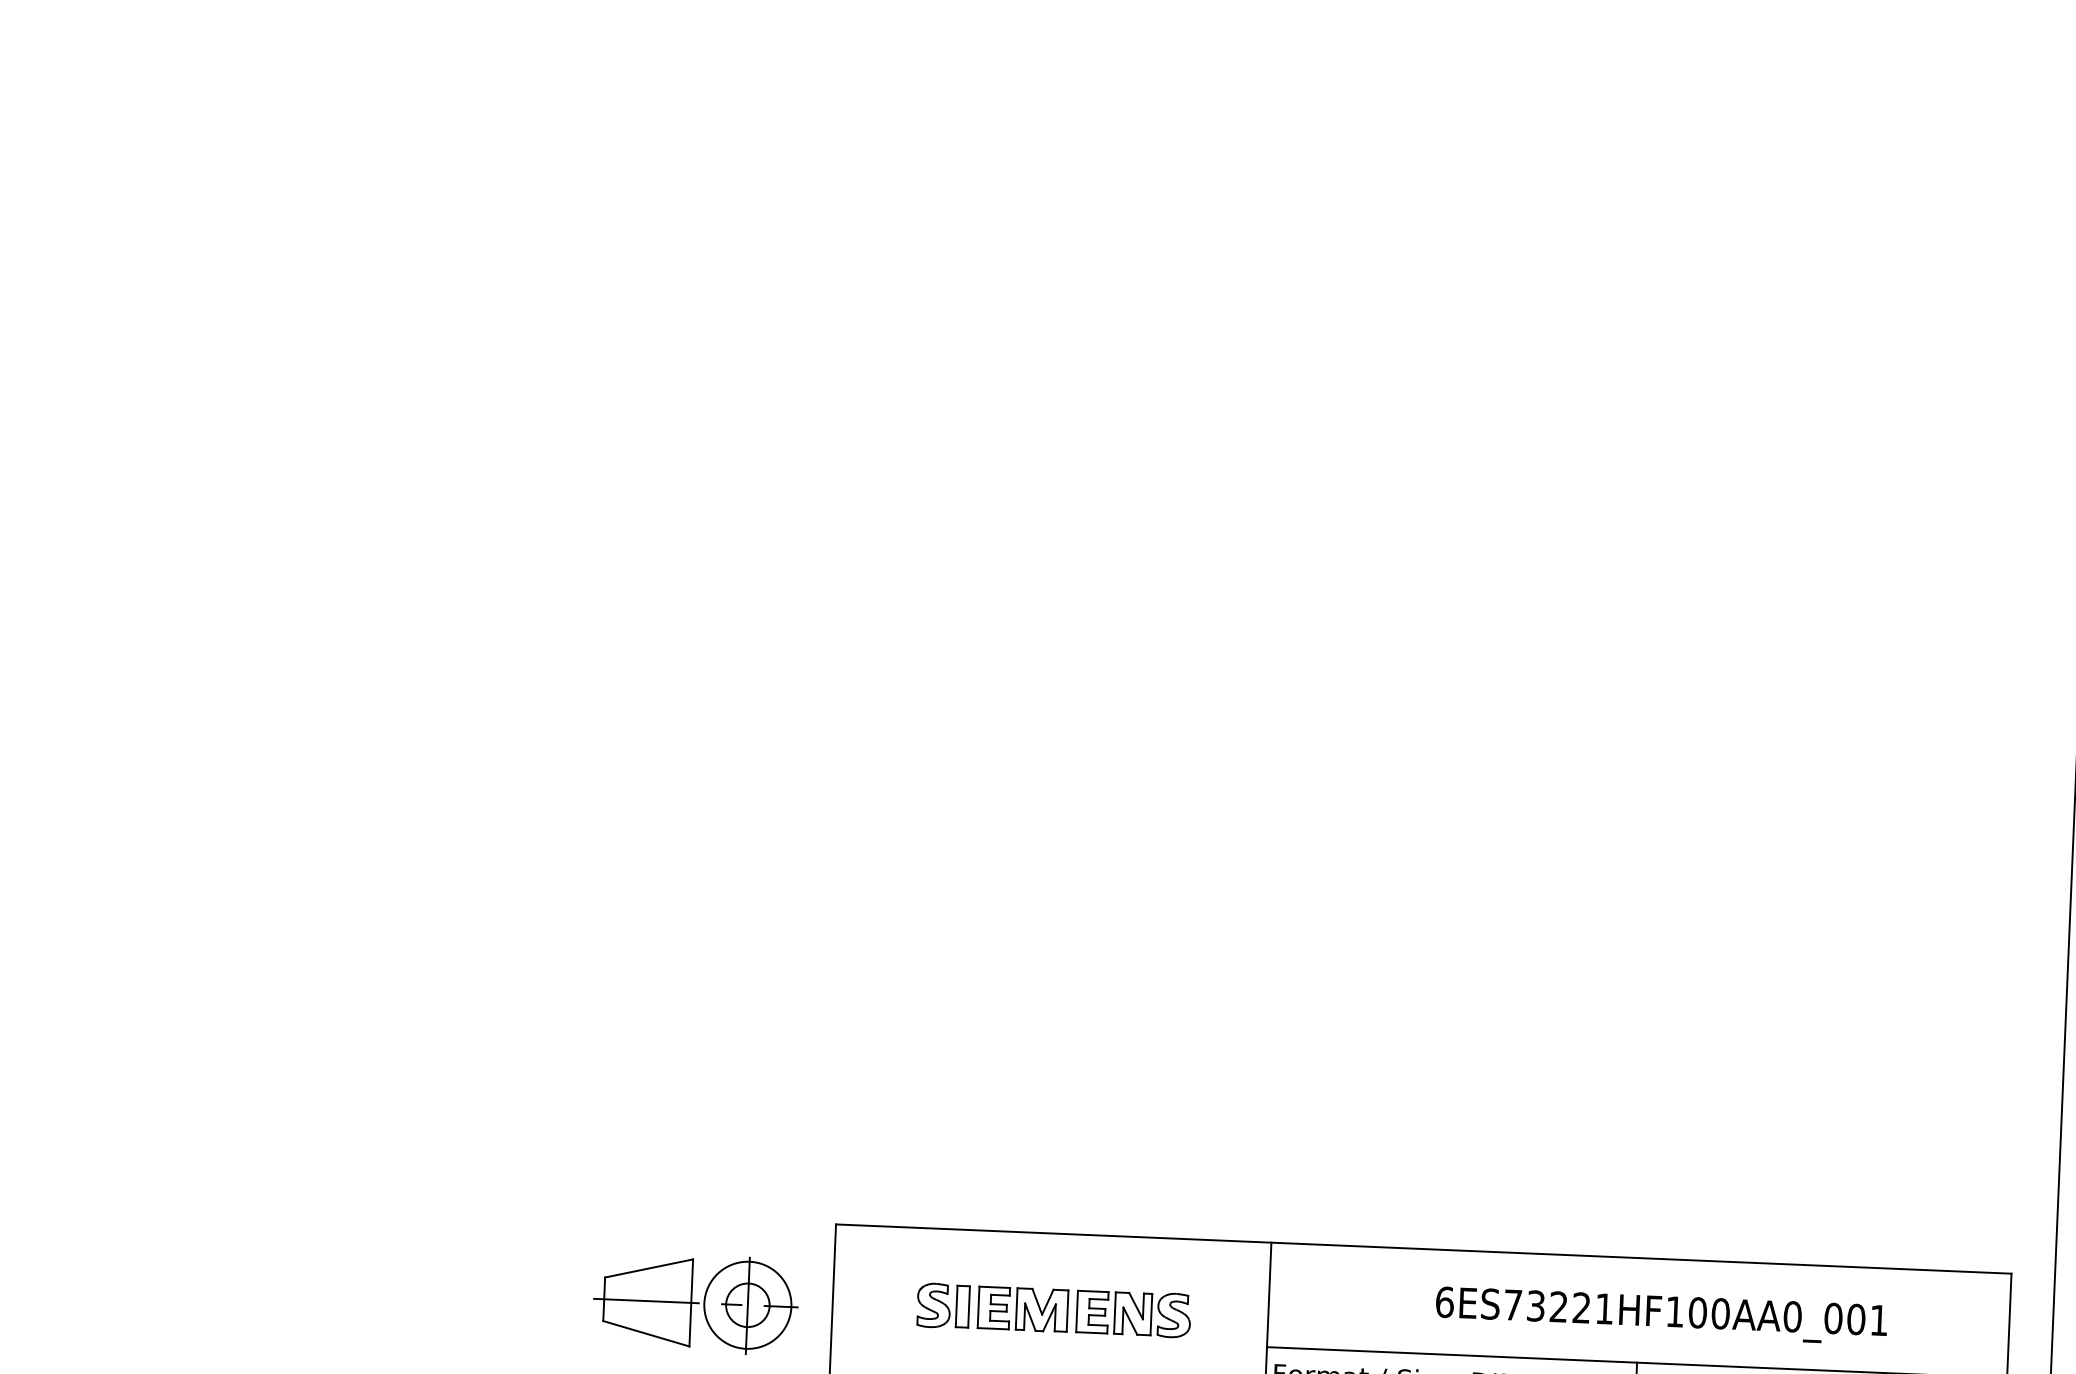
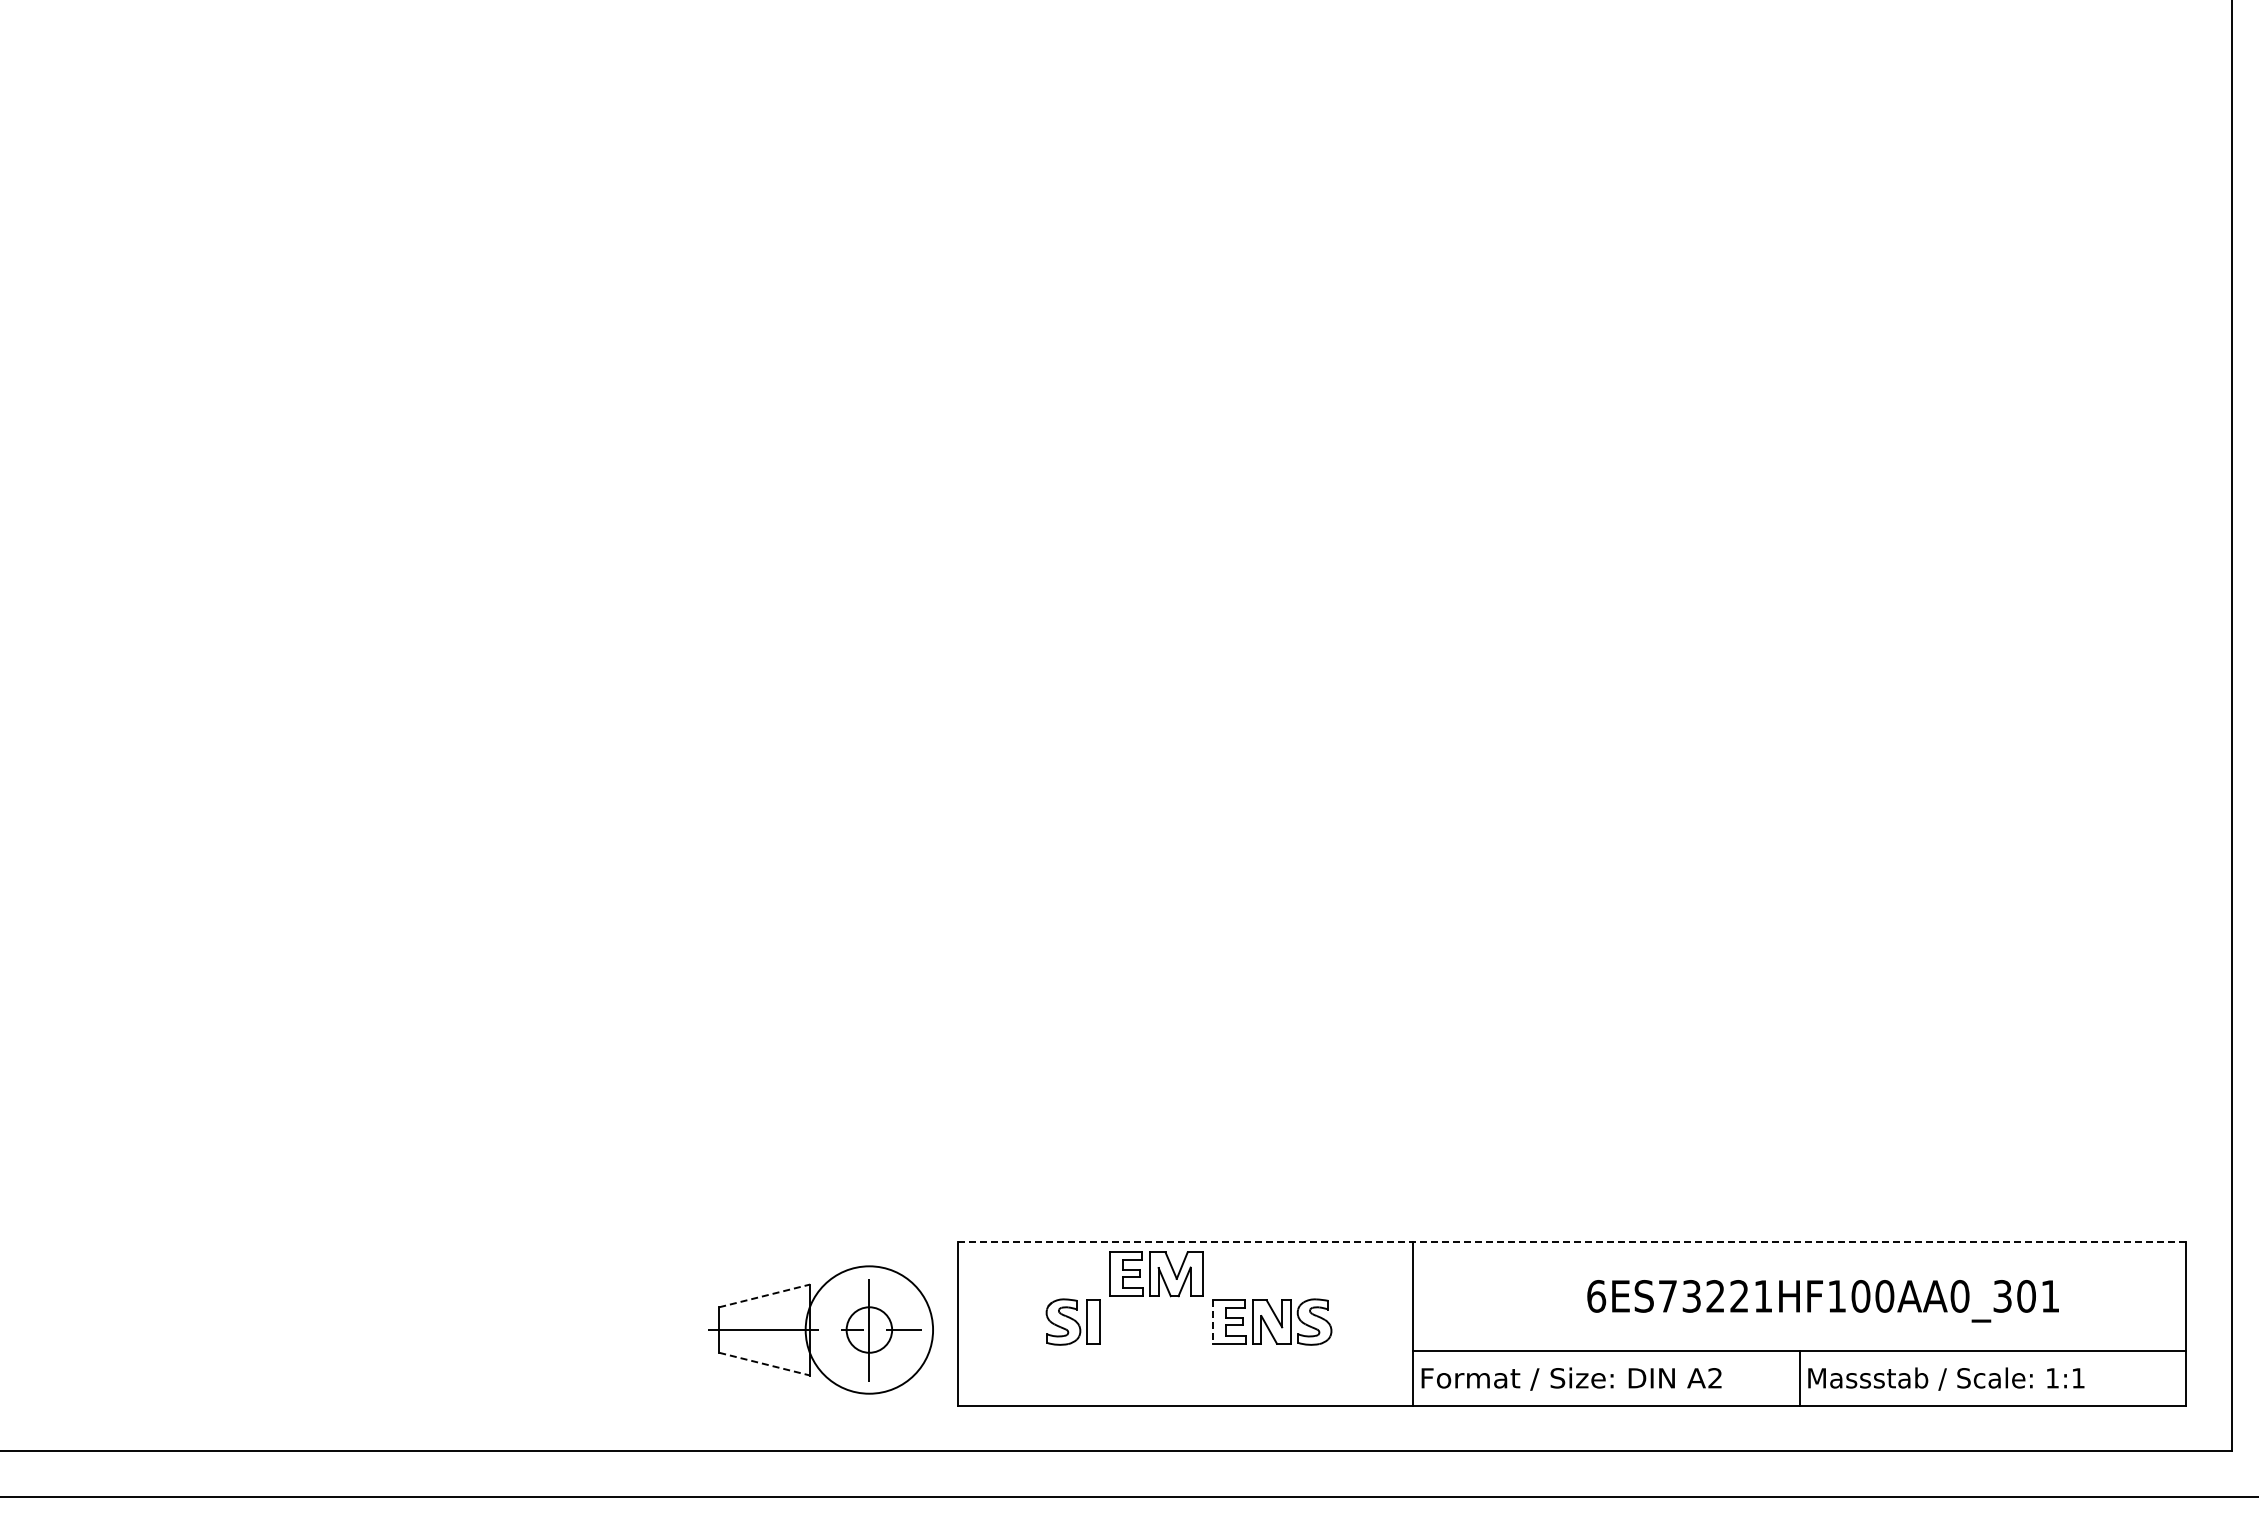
line: (1424, 1248) -> (1572, 1241), solid -> dashed
line: (648, 1268) -> (764, 1295), solid -> dashed
circle: (747, 1304) -> (868, 1329), size x1.4
part: (1022, 1309) -> (1156, 1274), moved
line: (1077, 1311) -> (1213, 1322), solid -> dashed
text: (1833, 1318) -> (2002, 1296), 6ES73221HF100AA0_001 -> 6ES73221HF100AA0_301
line: (646, 1334) -> (764, 1364), solid -> dashed

